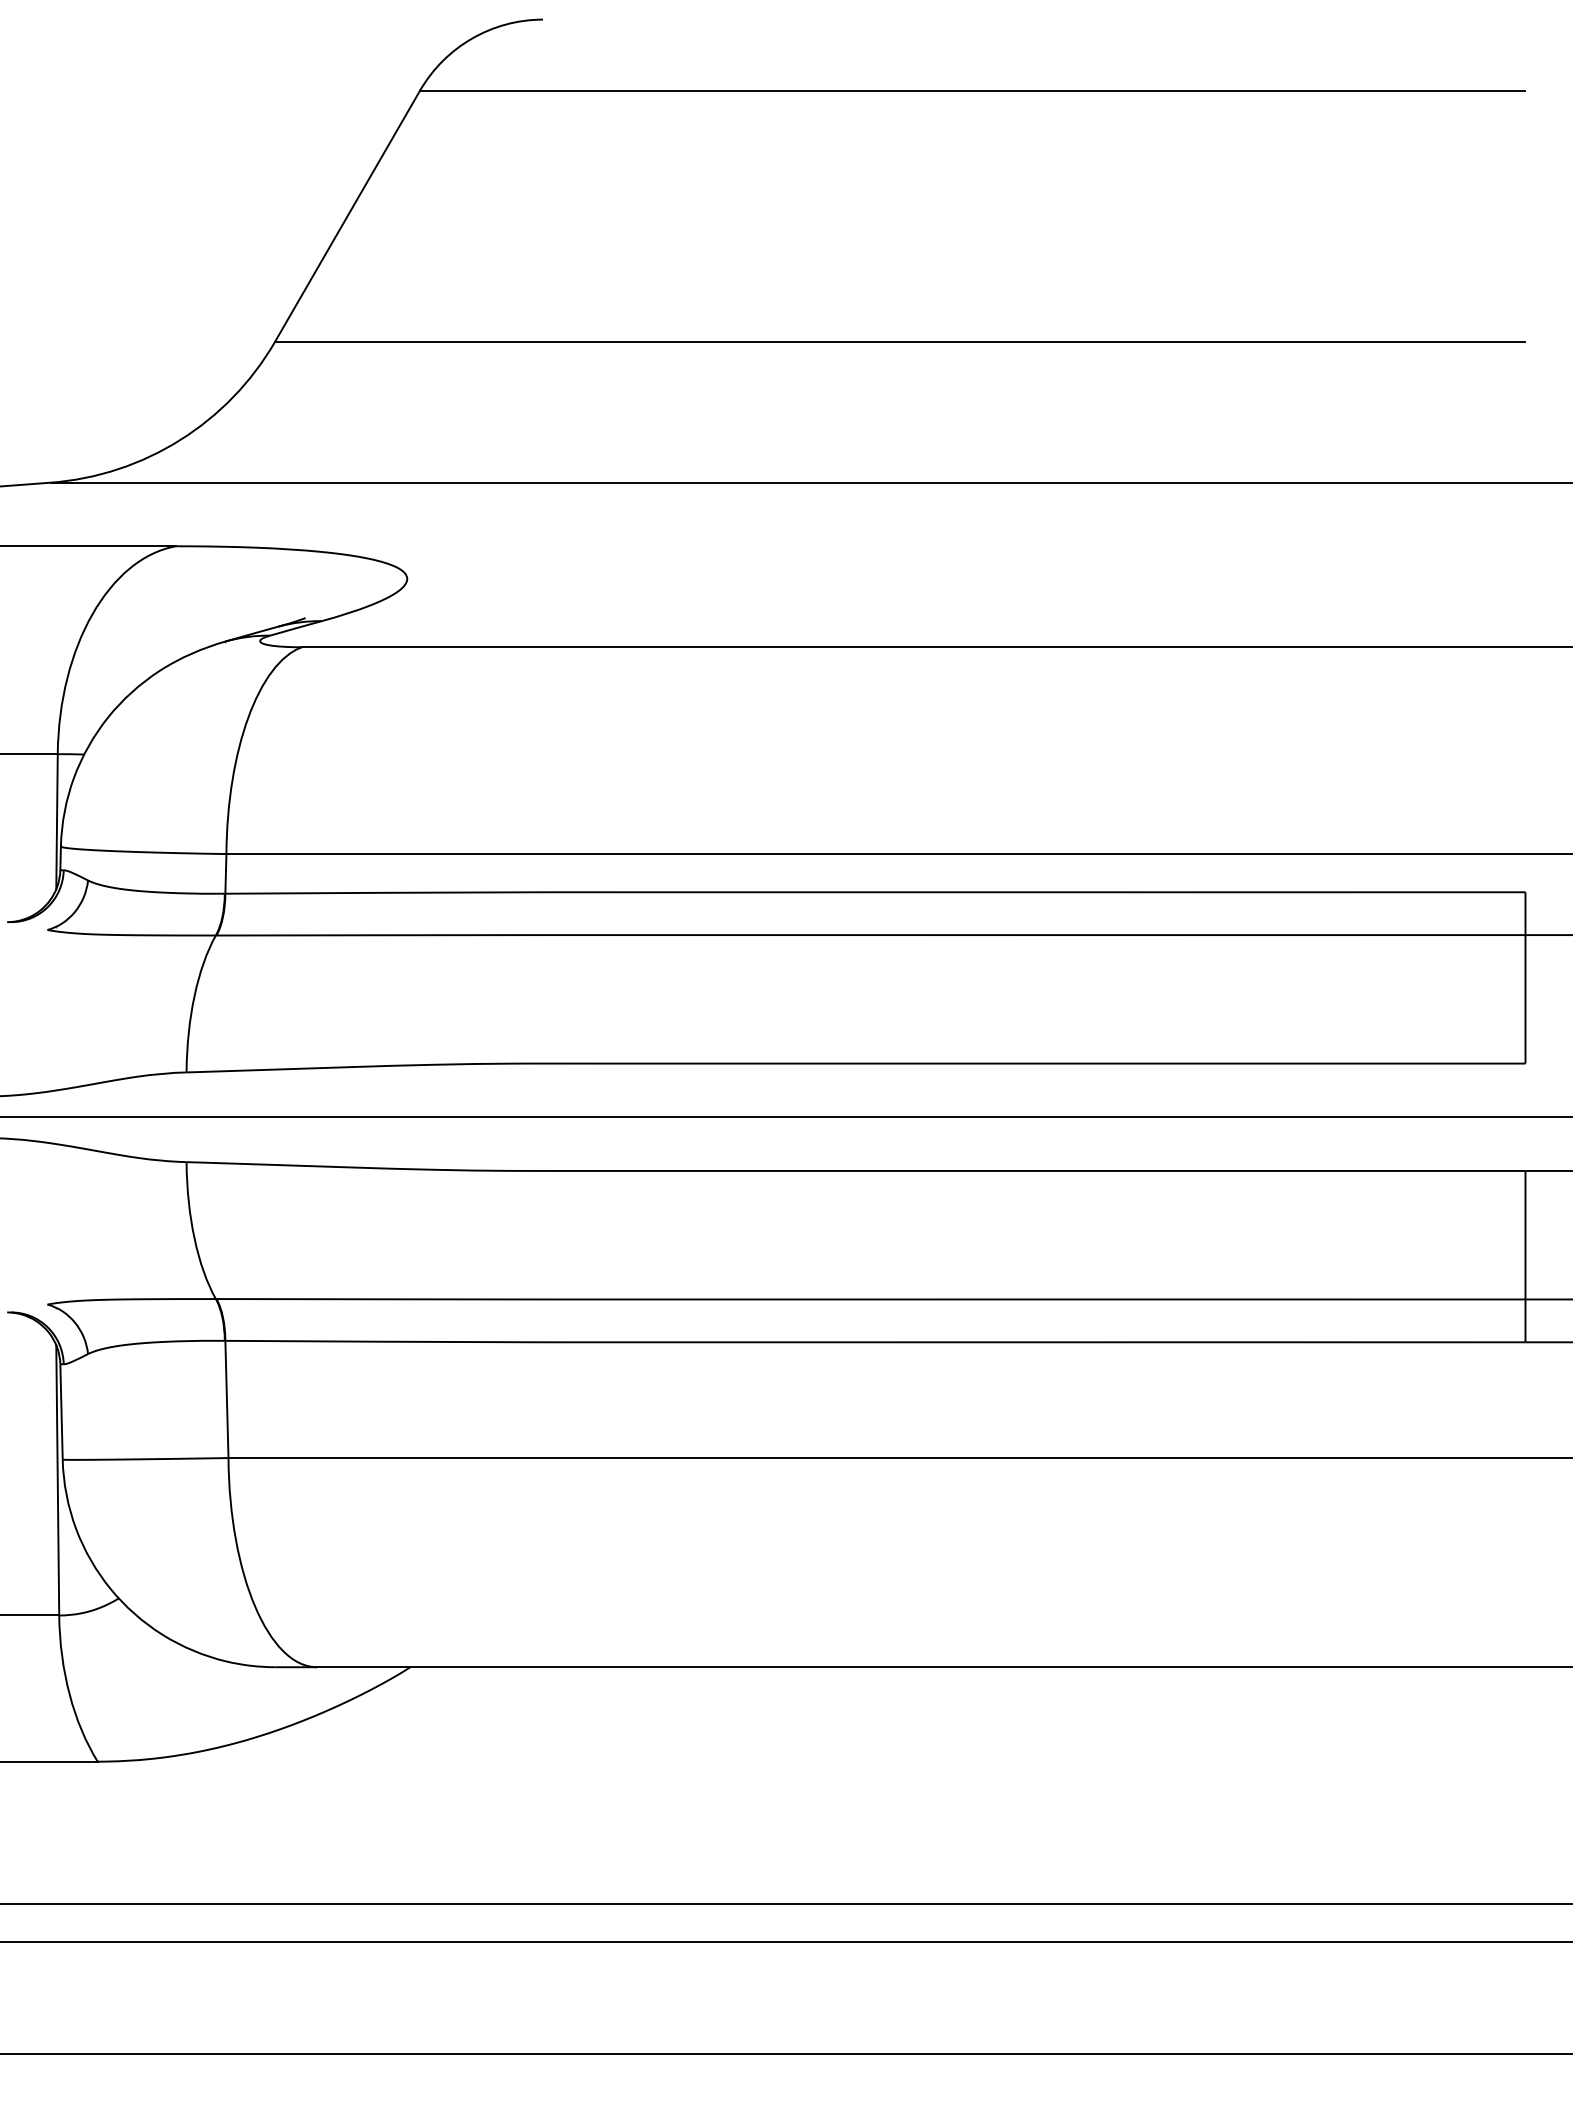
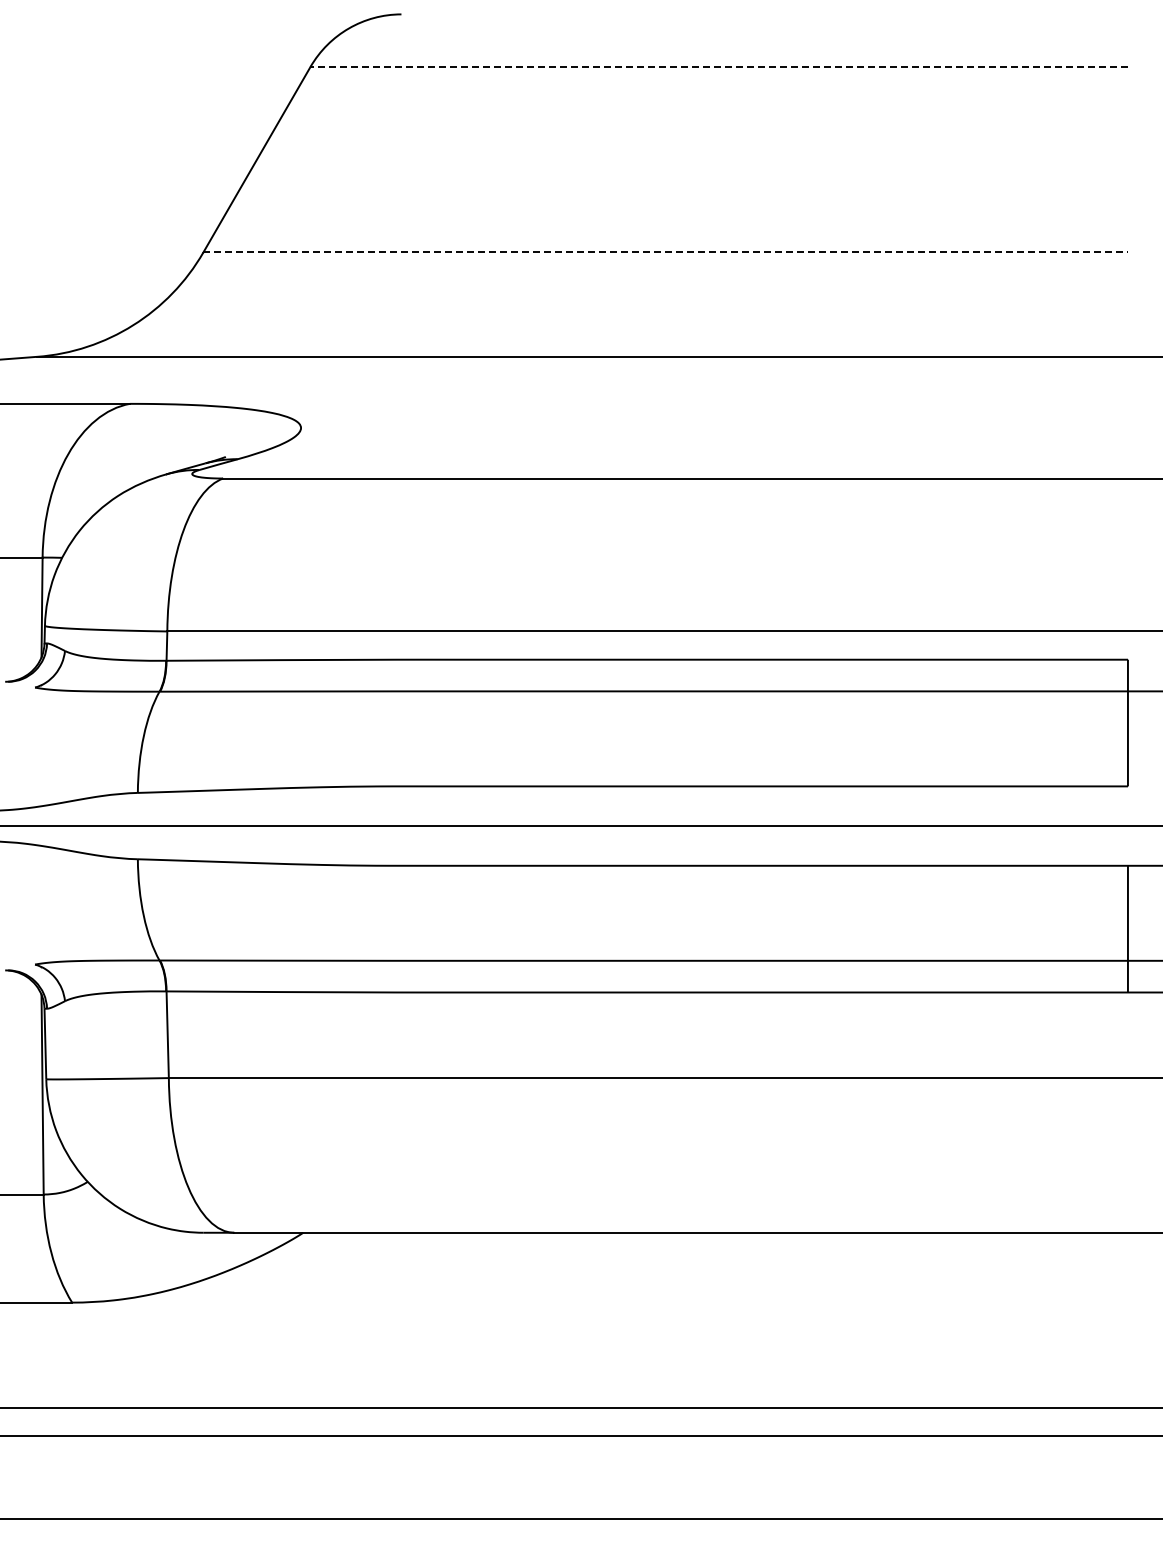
line: (973, 90) -> (719, 66), solid -> dashed
line: (901, 341) -> (666, 252), solid -> dashed

